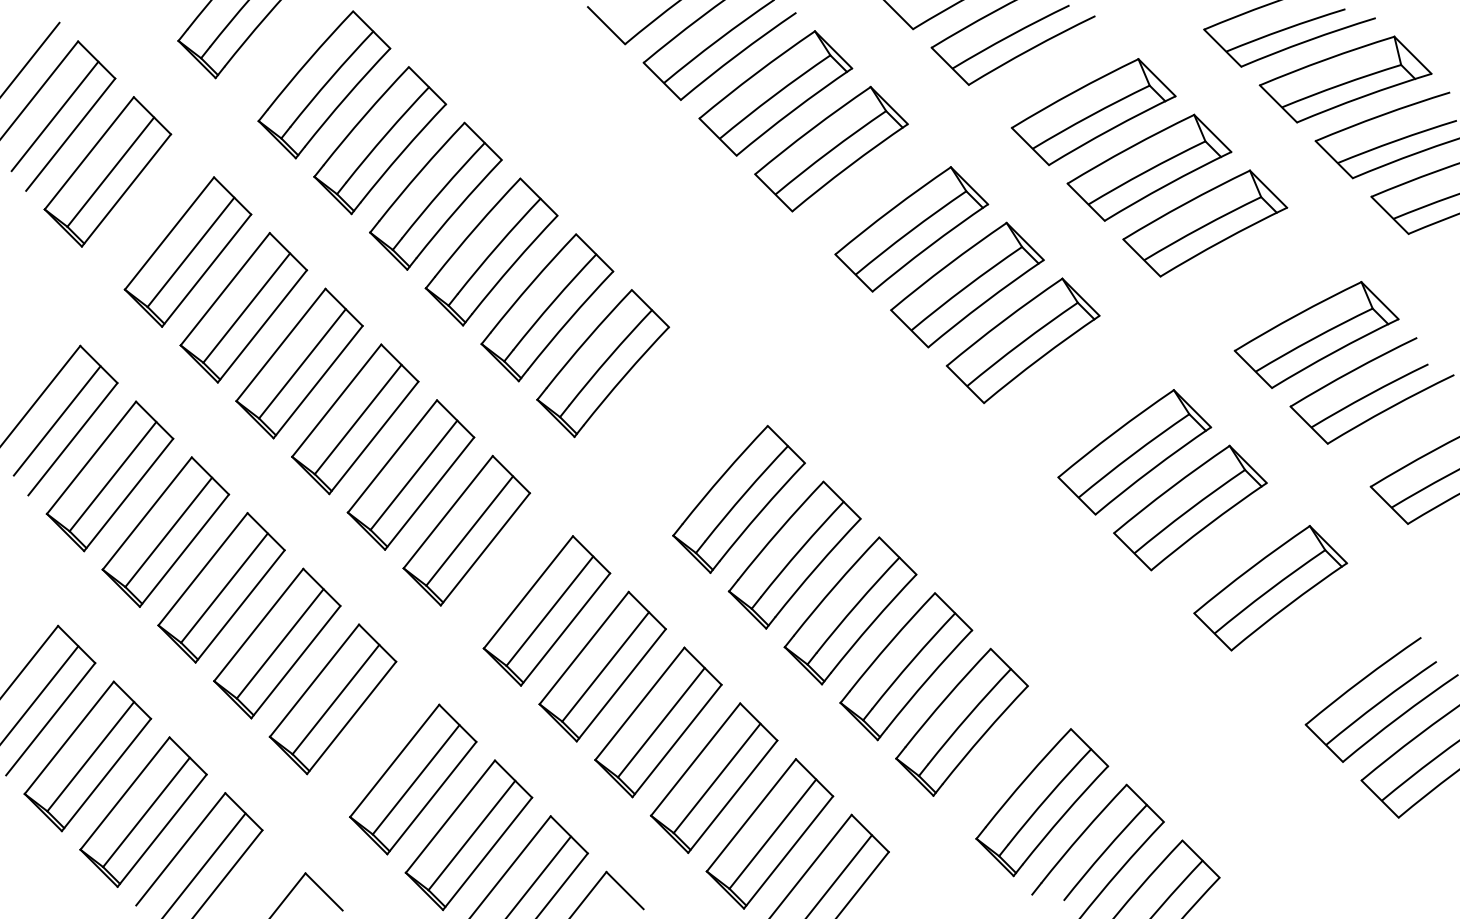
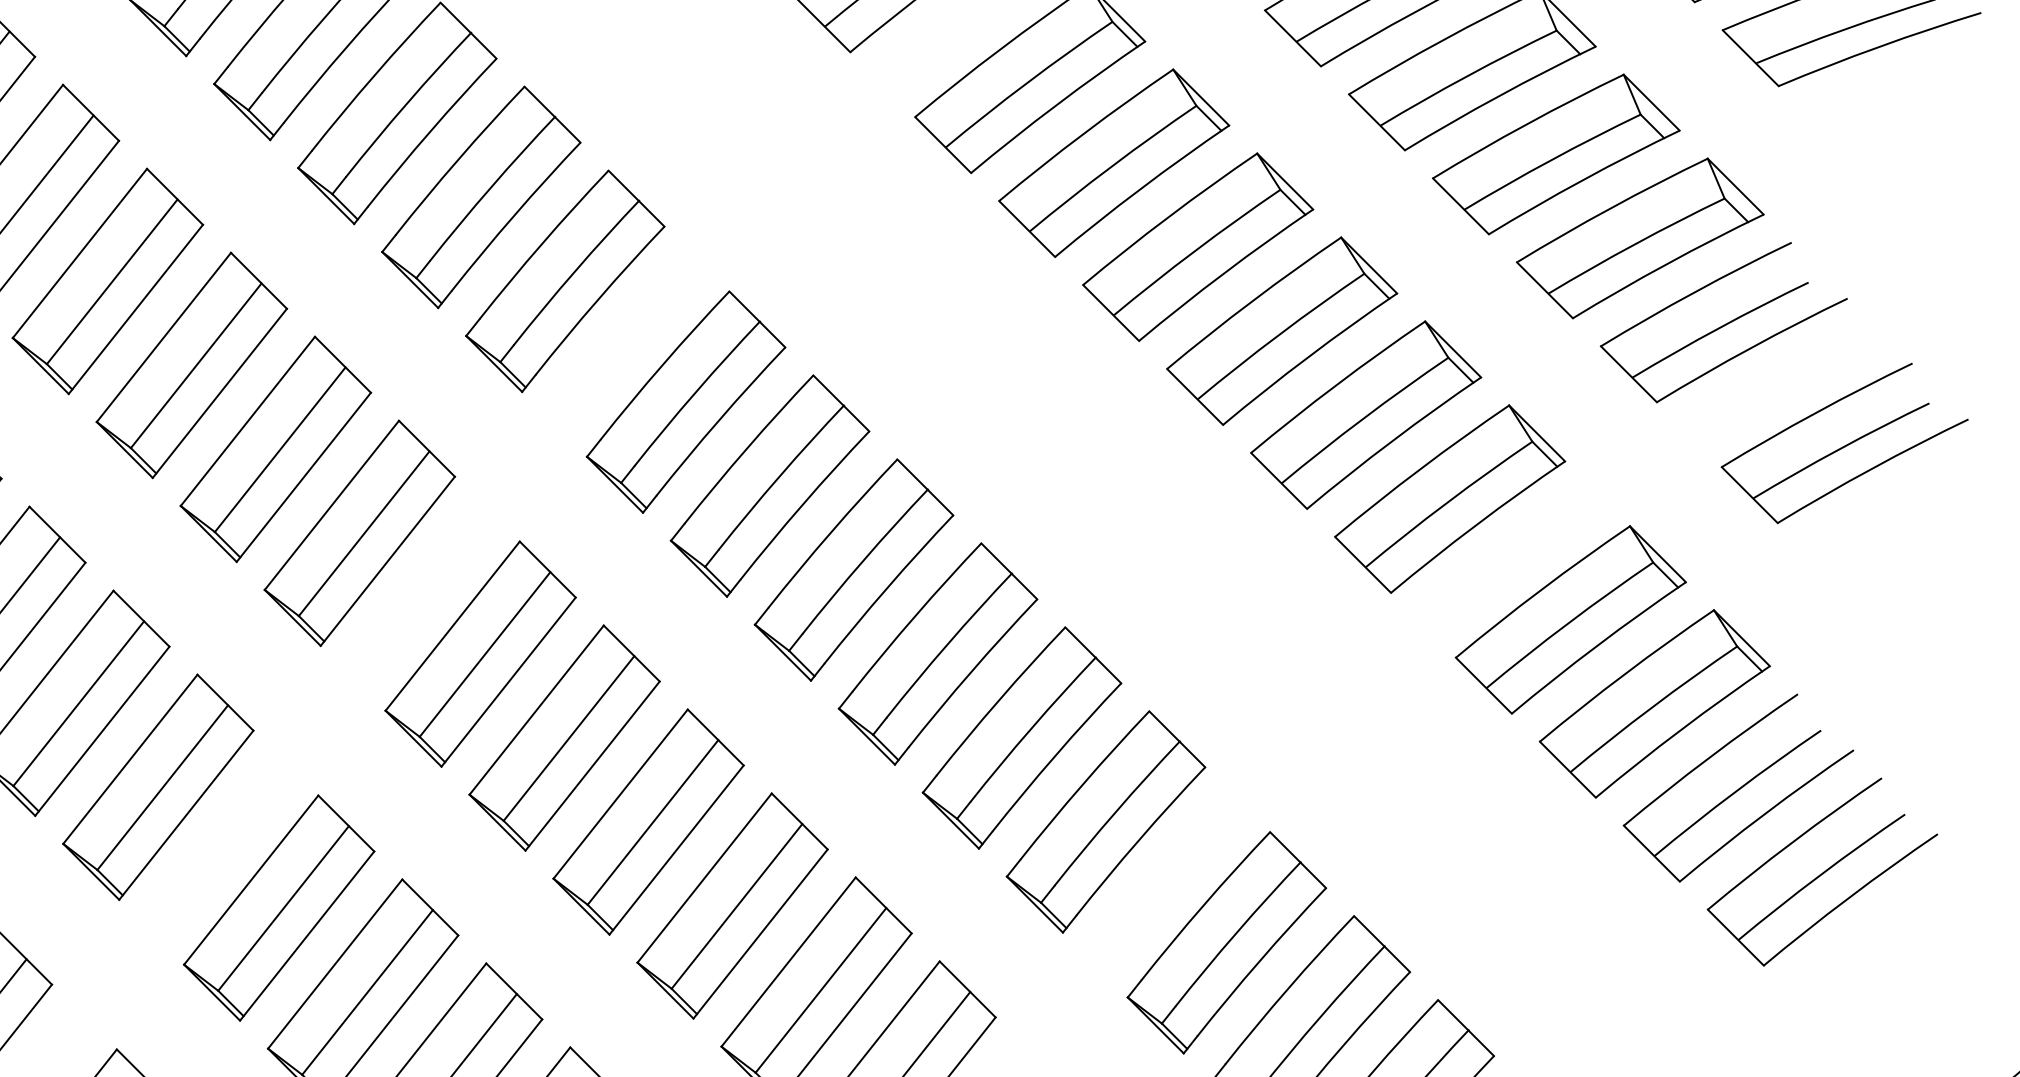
part: (1260, 279) -> (1555, 154), added
part: (1078, 396) -> (1281, 331), added
part: (683, 443) -> (686, 401), added
part: (1326, 643) -> (1655, 703), added

